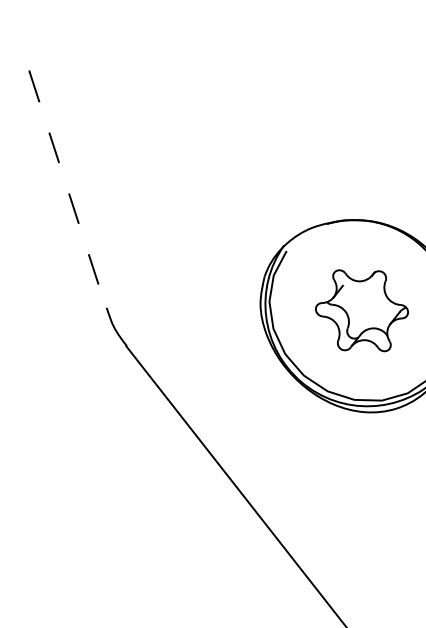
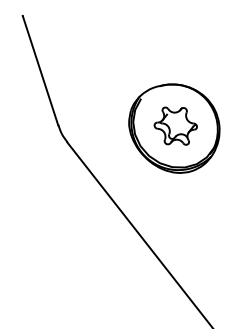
line: (67, 191) -> (40, 71), dashed -> solid

